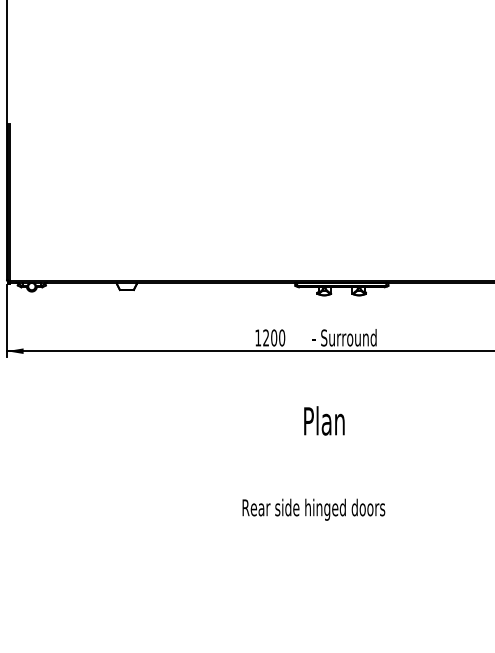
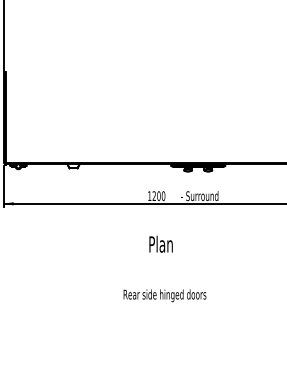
text: (323, 419) -> (160, 243), moved
text: (313, 509) -> (164, 295), moved

